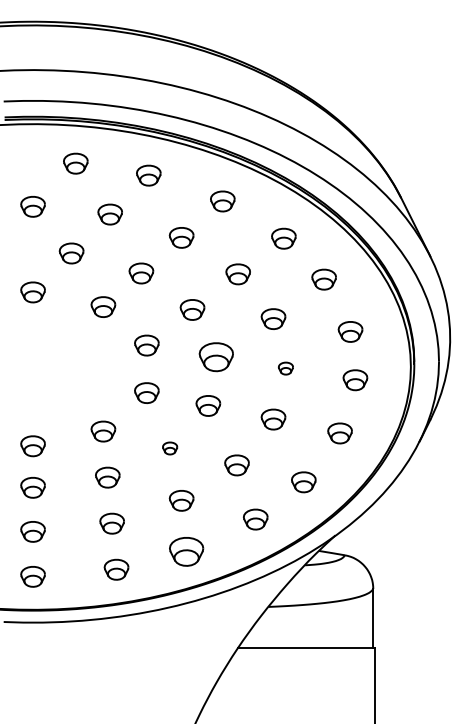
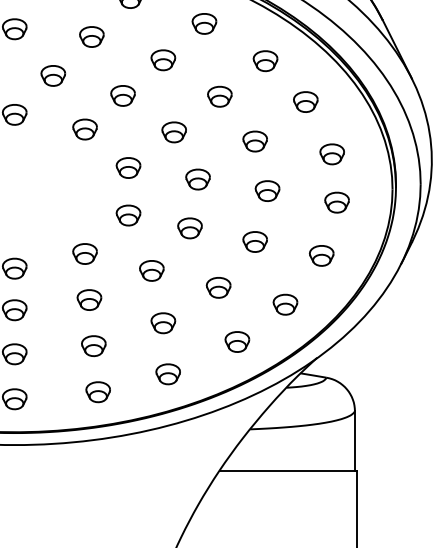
part: (216, 356) -> (198, 178), size x0.71
part: (285, 368) -> (267, 190), size x1.67
part: (169, 448) -> (151, 270), size x1.67
part: (186, 551) -> (168, 373), size x0.71

